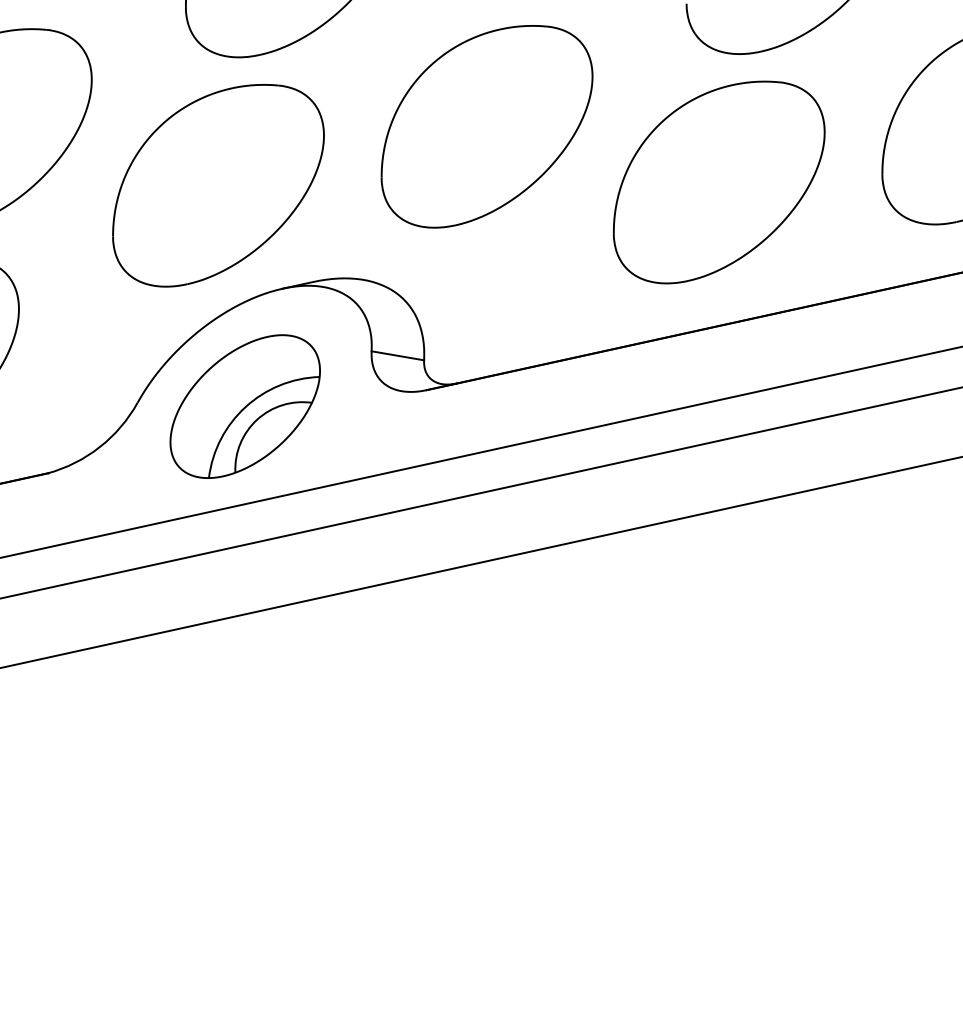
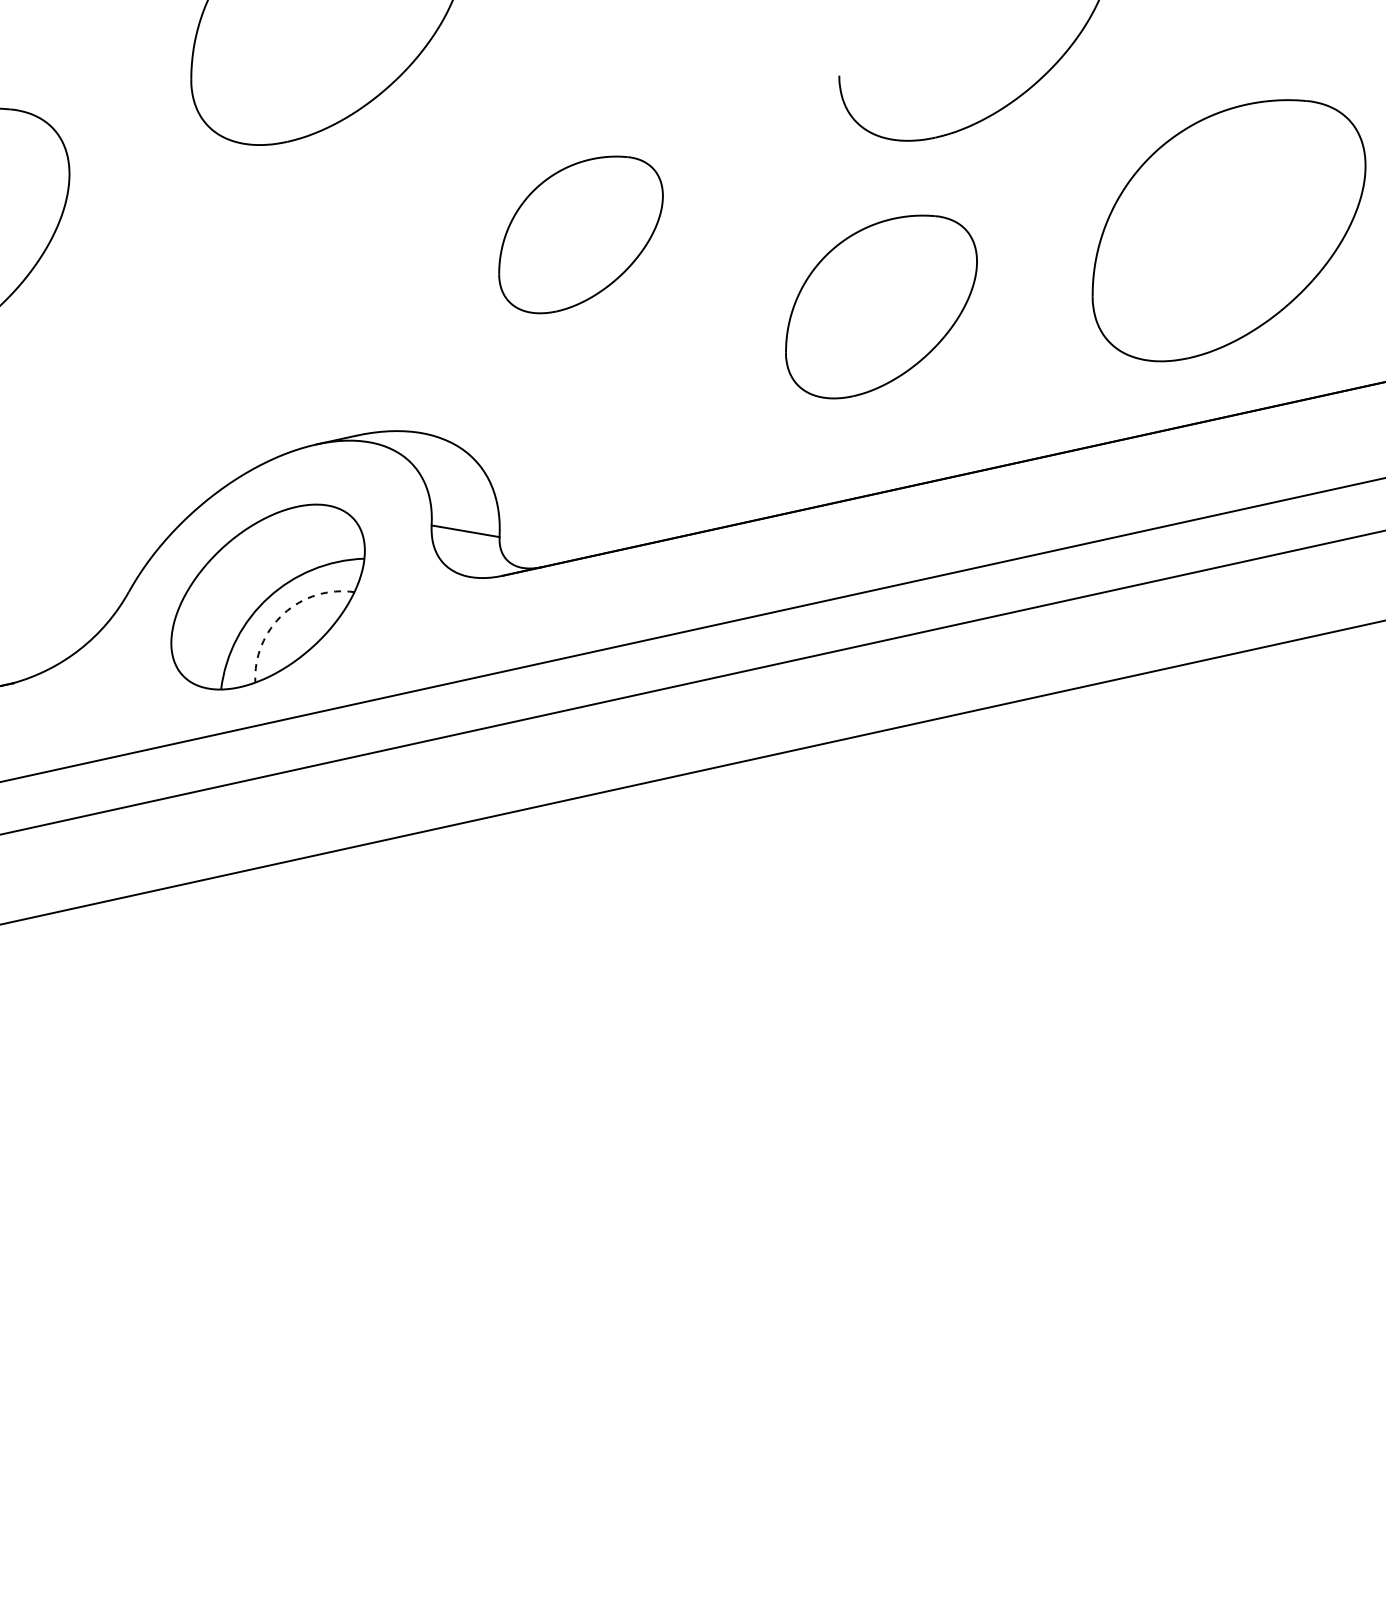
part: (486, 126) -> (580, 234), size x0.6
part: (719, 182) -> (881, 306), size x0.7
part: (218, 185) -> (233, 310), removed
arc: (257, 419) -> (283, 613), solid -> dashed

